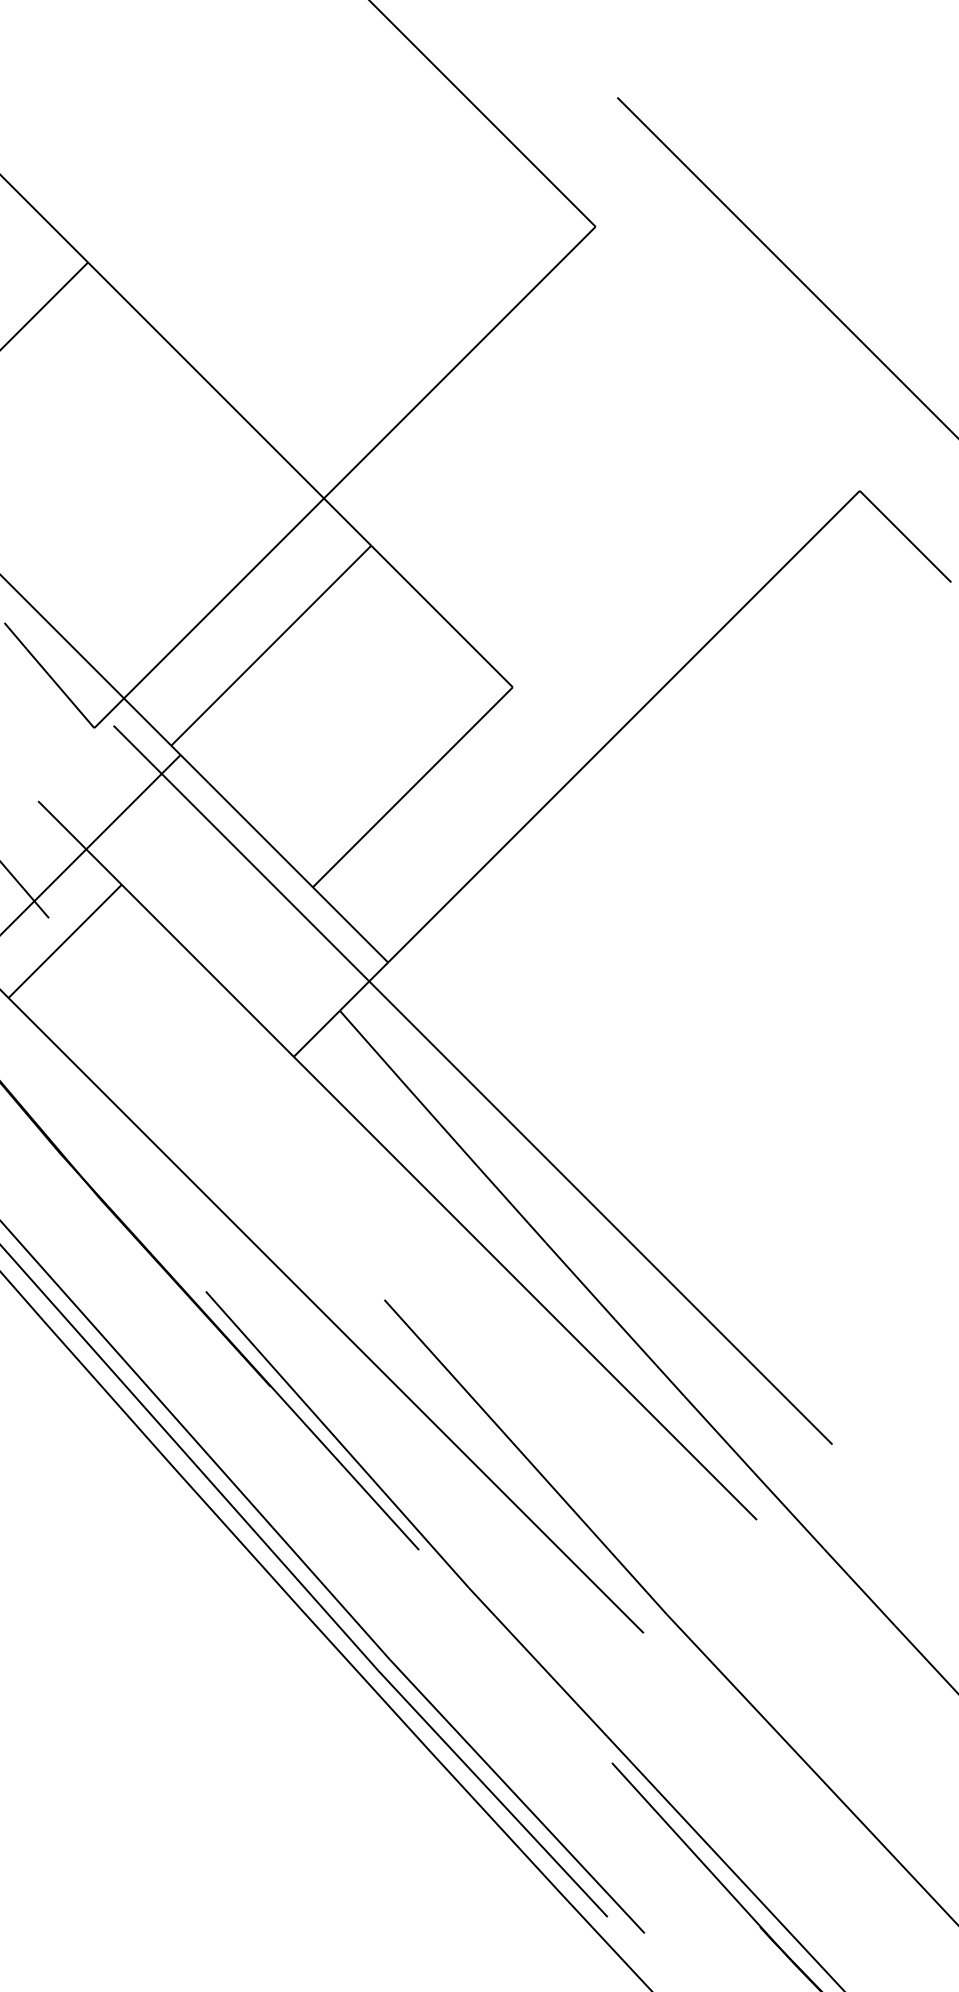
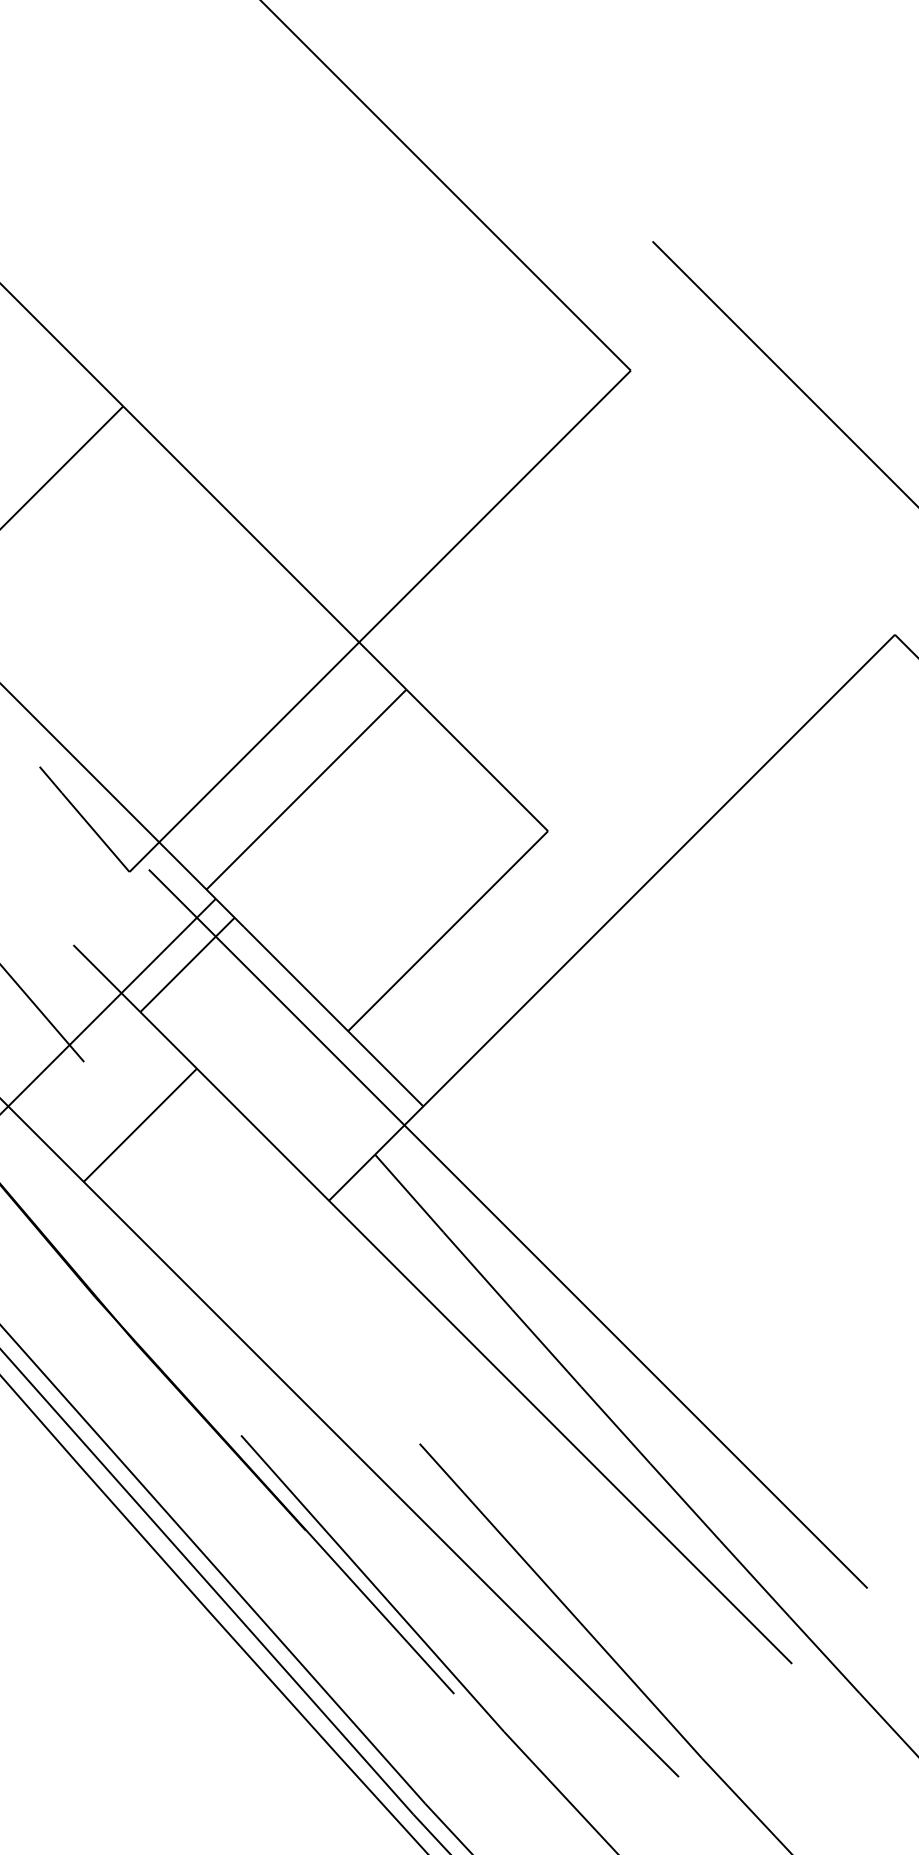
line: (152, 820) -> (187, 964), added
line: (64, 940) -> (139, 1124), moved

